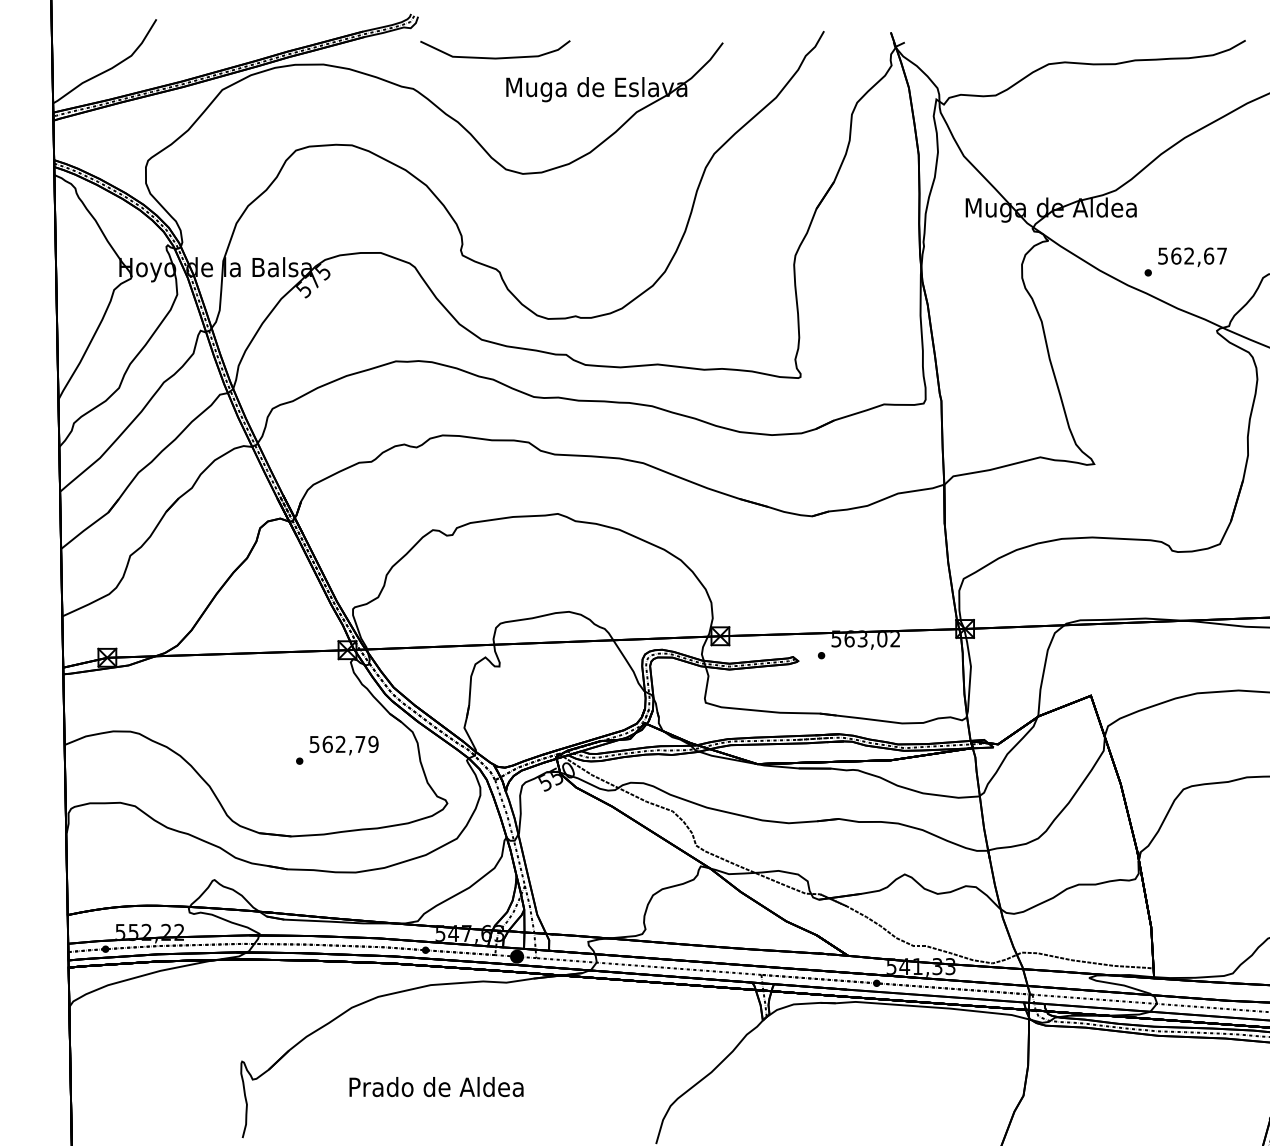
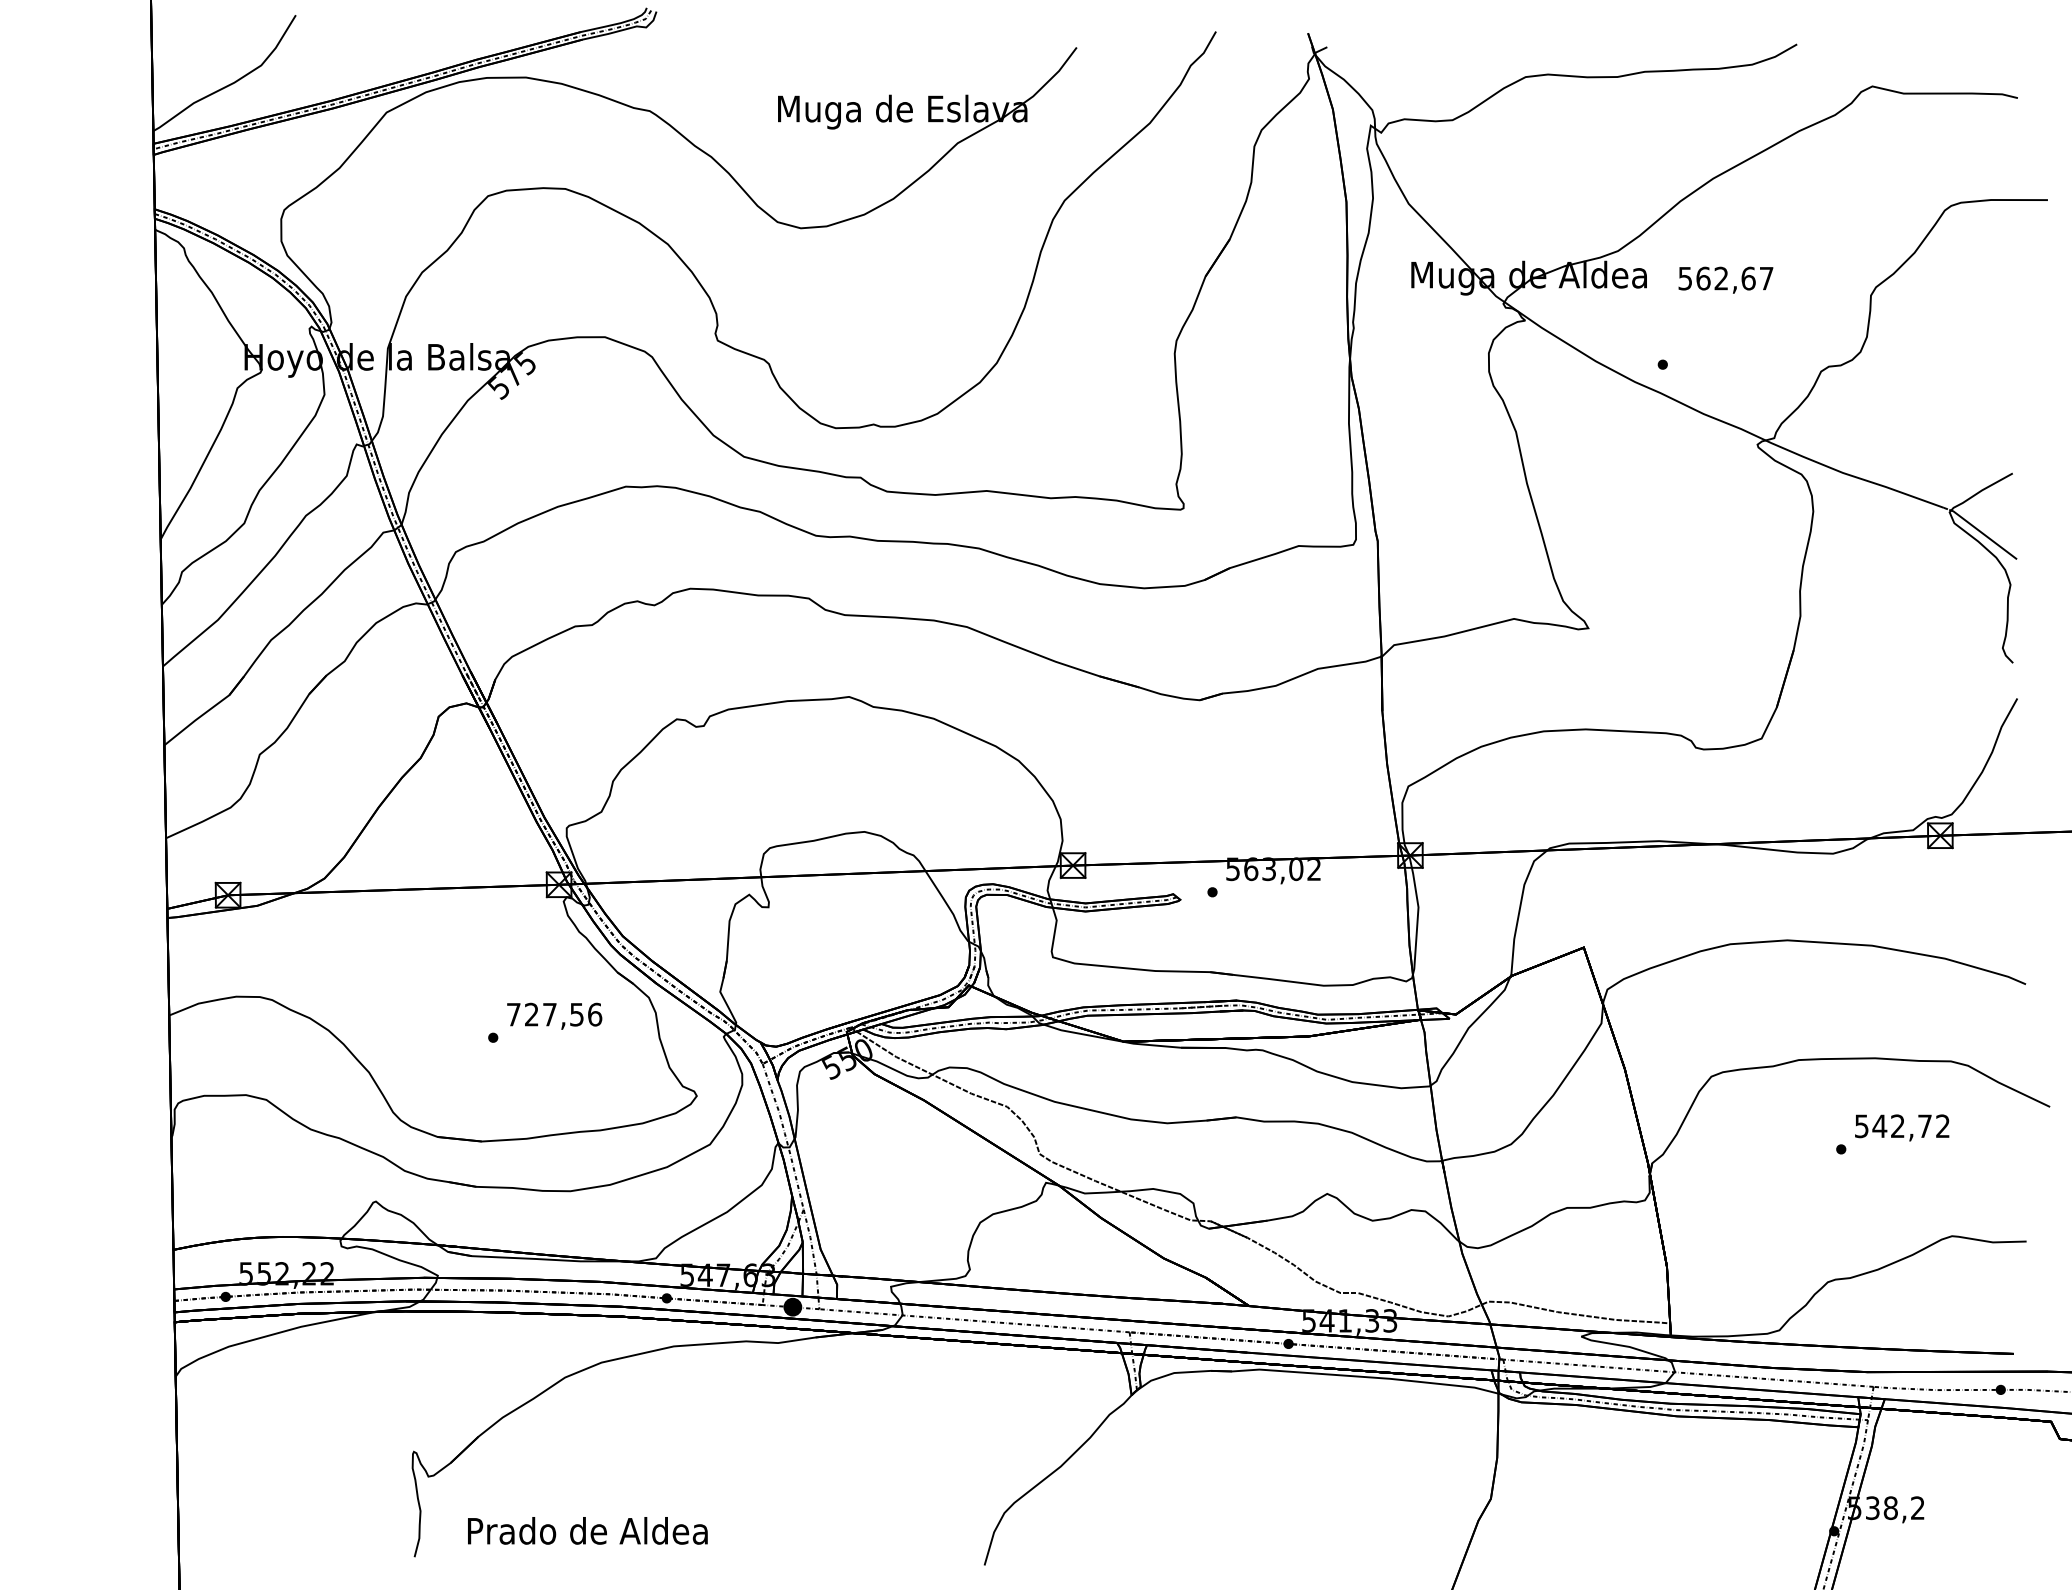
curve: (495, 57) -> (762, 68), removed
text: (1192, 256) -> (1725, 279), moved
text: (344, 744) -> (554, 1014), 562,79 -> 727,56
text: (436, 1086) -> (587, 1530), moved

